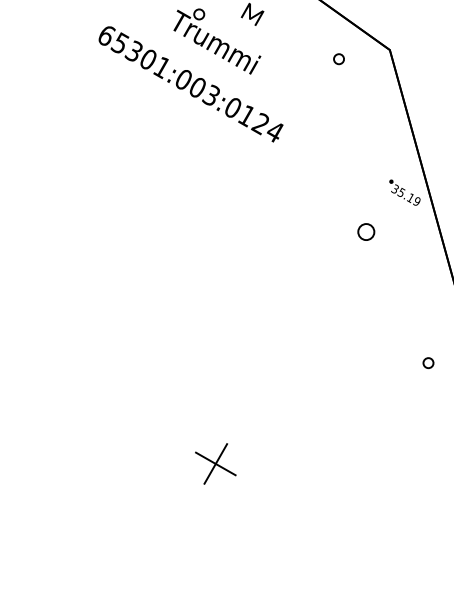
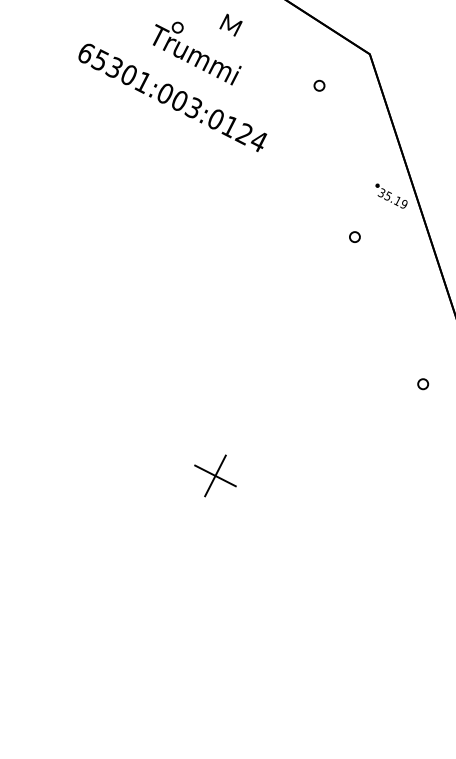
part: (339, 58) -> (319, 85), moved
part: (365, 231) -> (354, 236), size x0.62
part: (428, 363) -> (423, 384), moved

